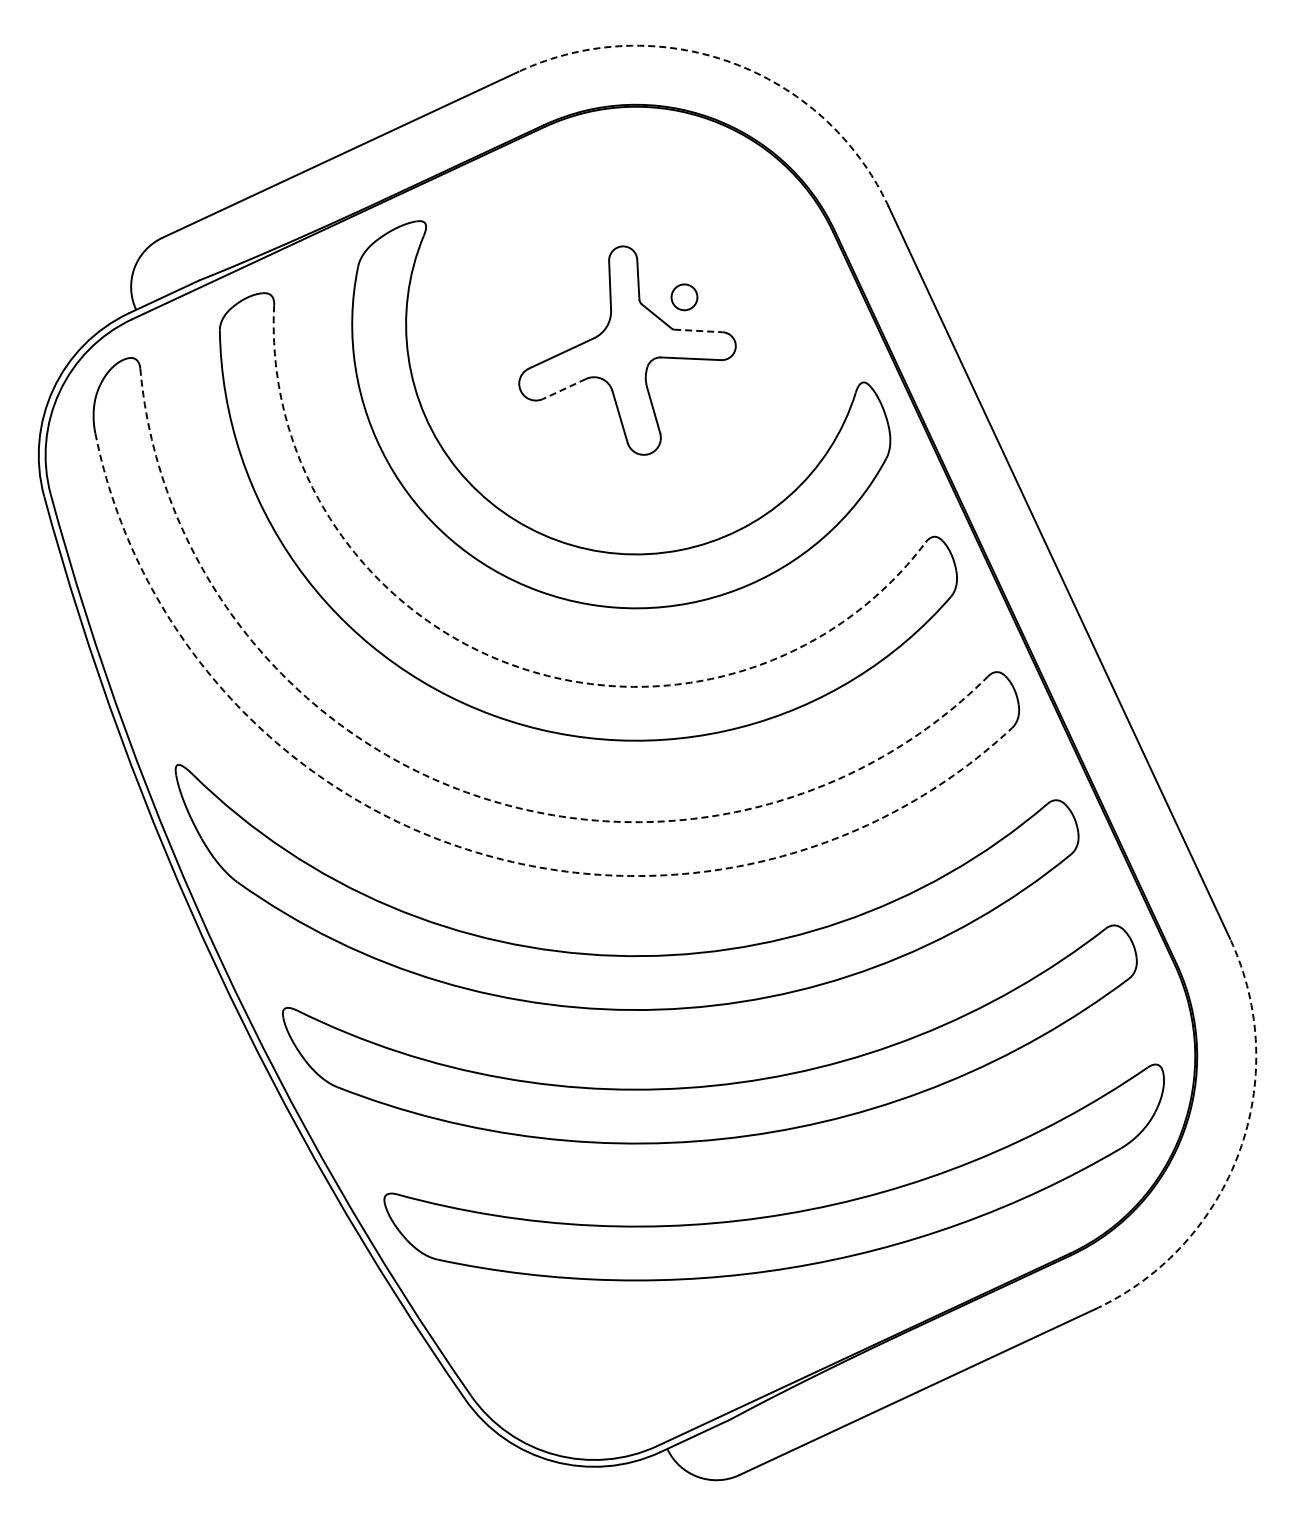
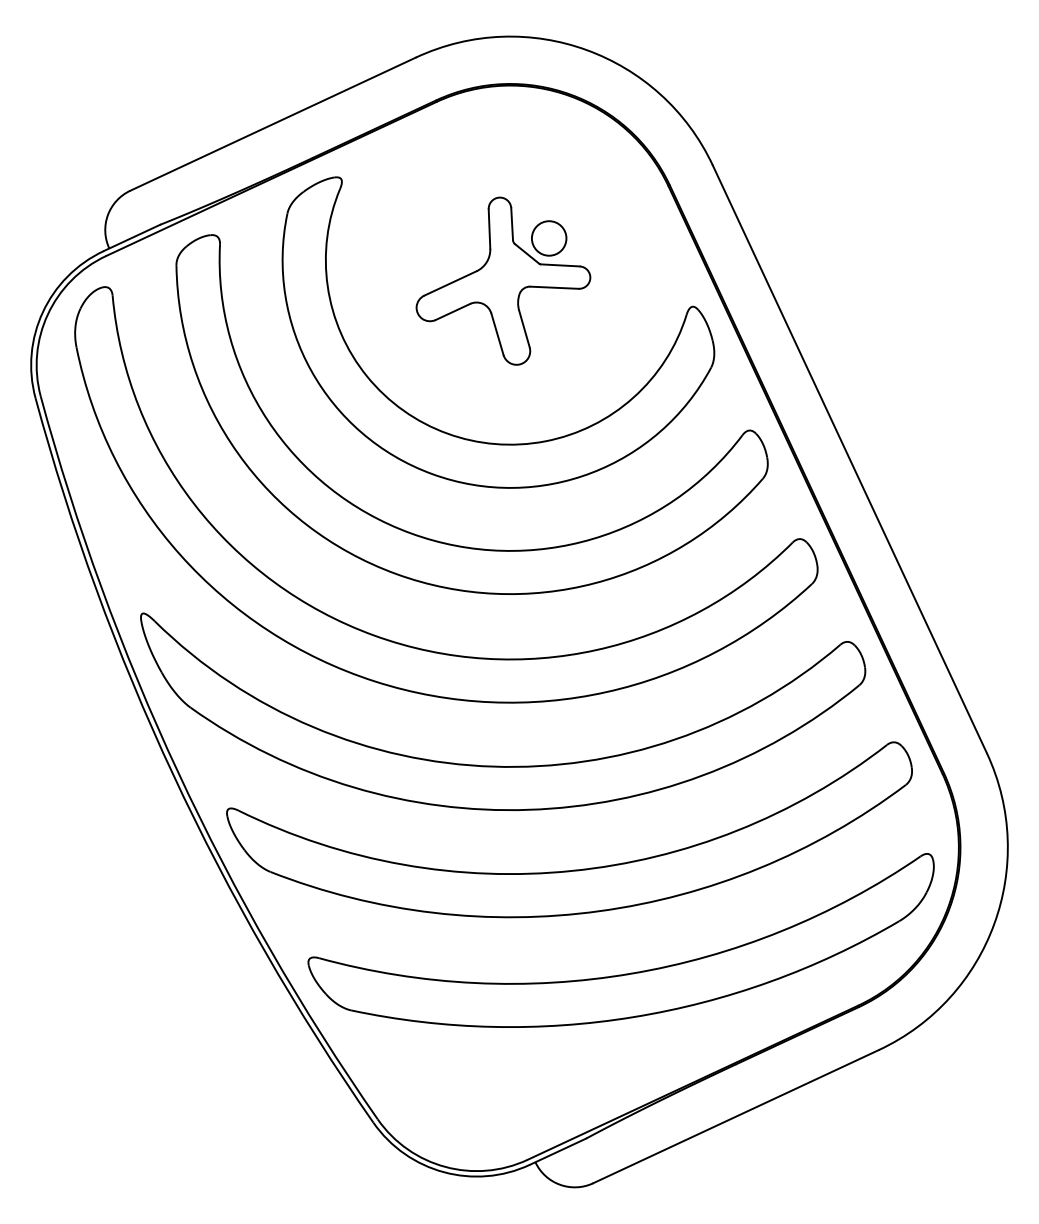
arc: (731, 62) -> (586, 50), dashed -> solid
circle: (684, 296) -> (549, 237), size x1.67
line: (698, 330) -> (560, 265), dashed -> solid
line: (564, 389) -> (452, 312), dashed -> solid
arc: (512, 665) -> (411, 533), dashed -> solid
arc: (466, 792) -> (374, 635), dashed -> solid
arc: (467, 849) -> (375, 681), dashed -> solid
arc: (1239, 1151) -> (994, 923), dashed -> solid

